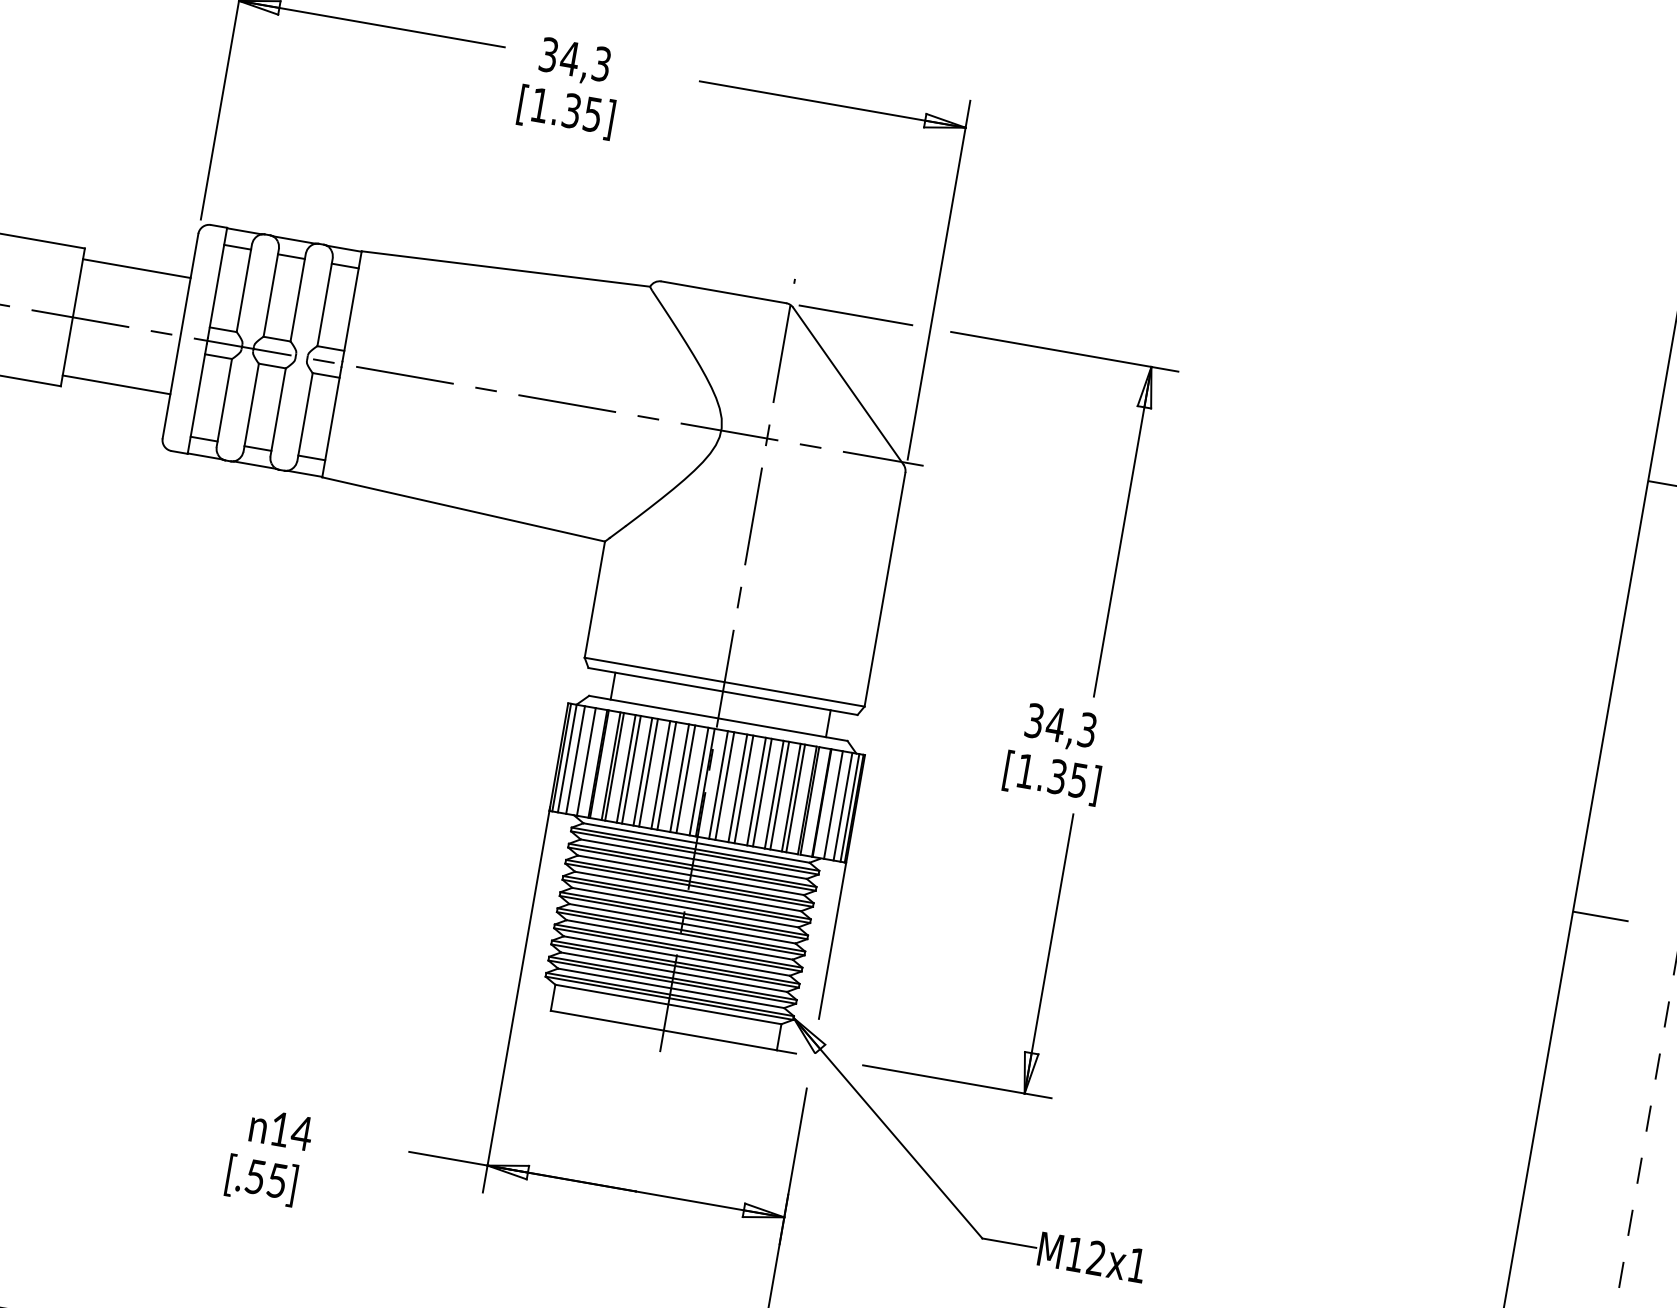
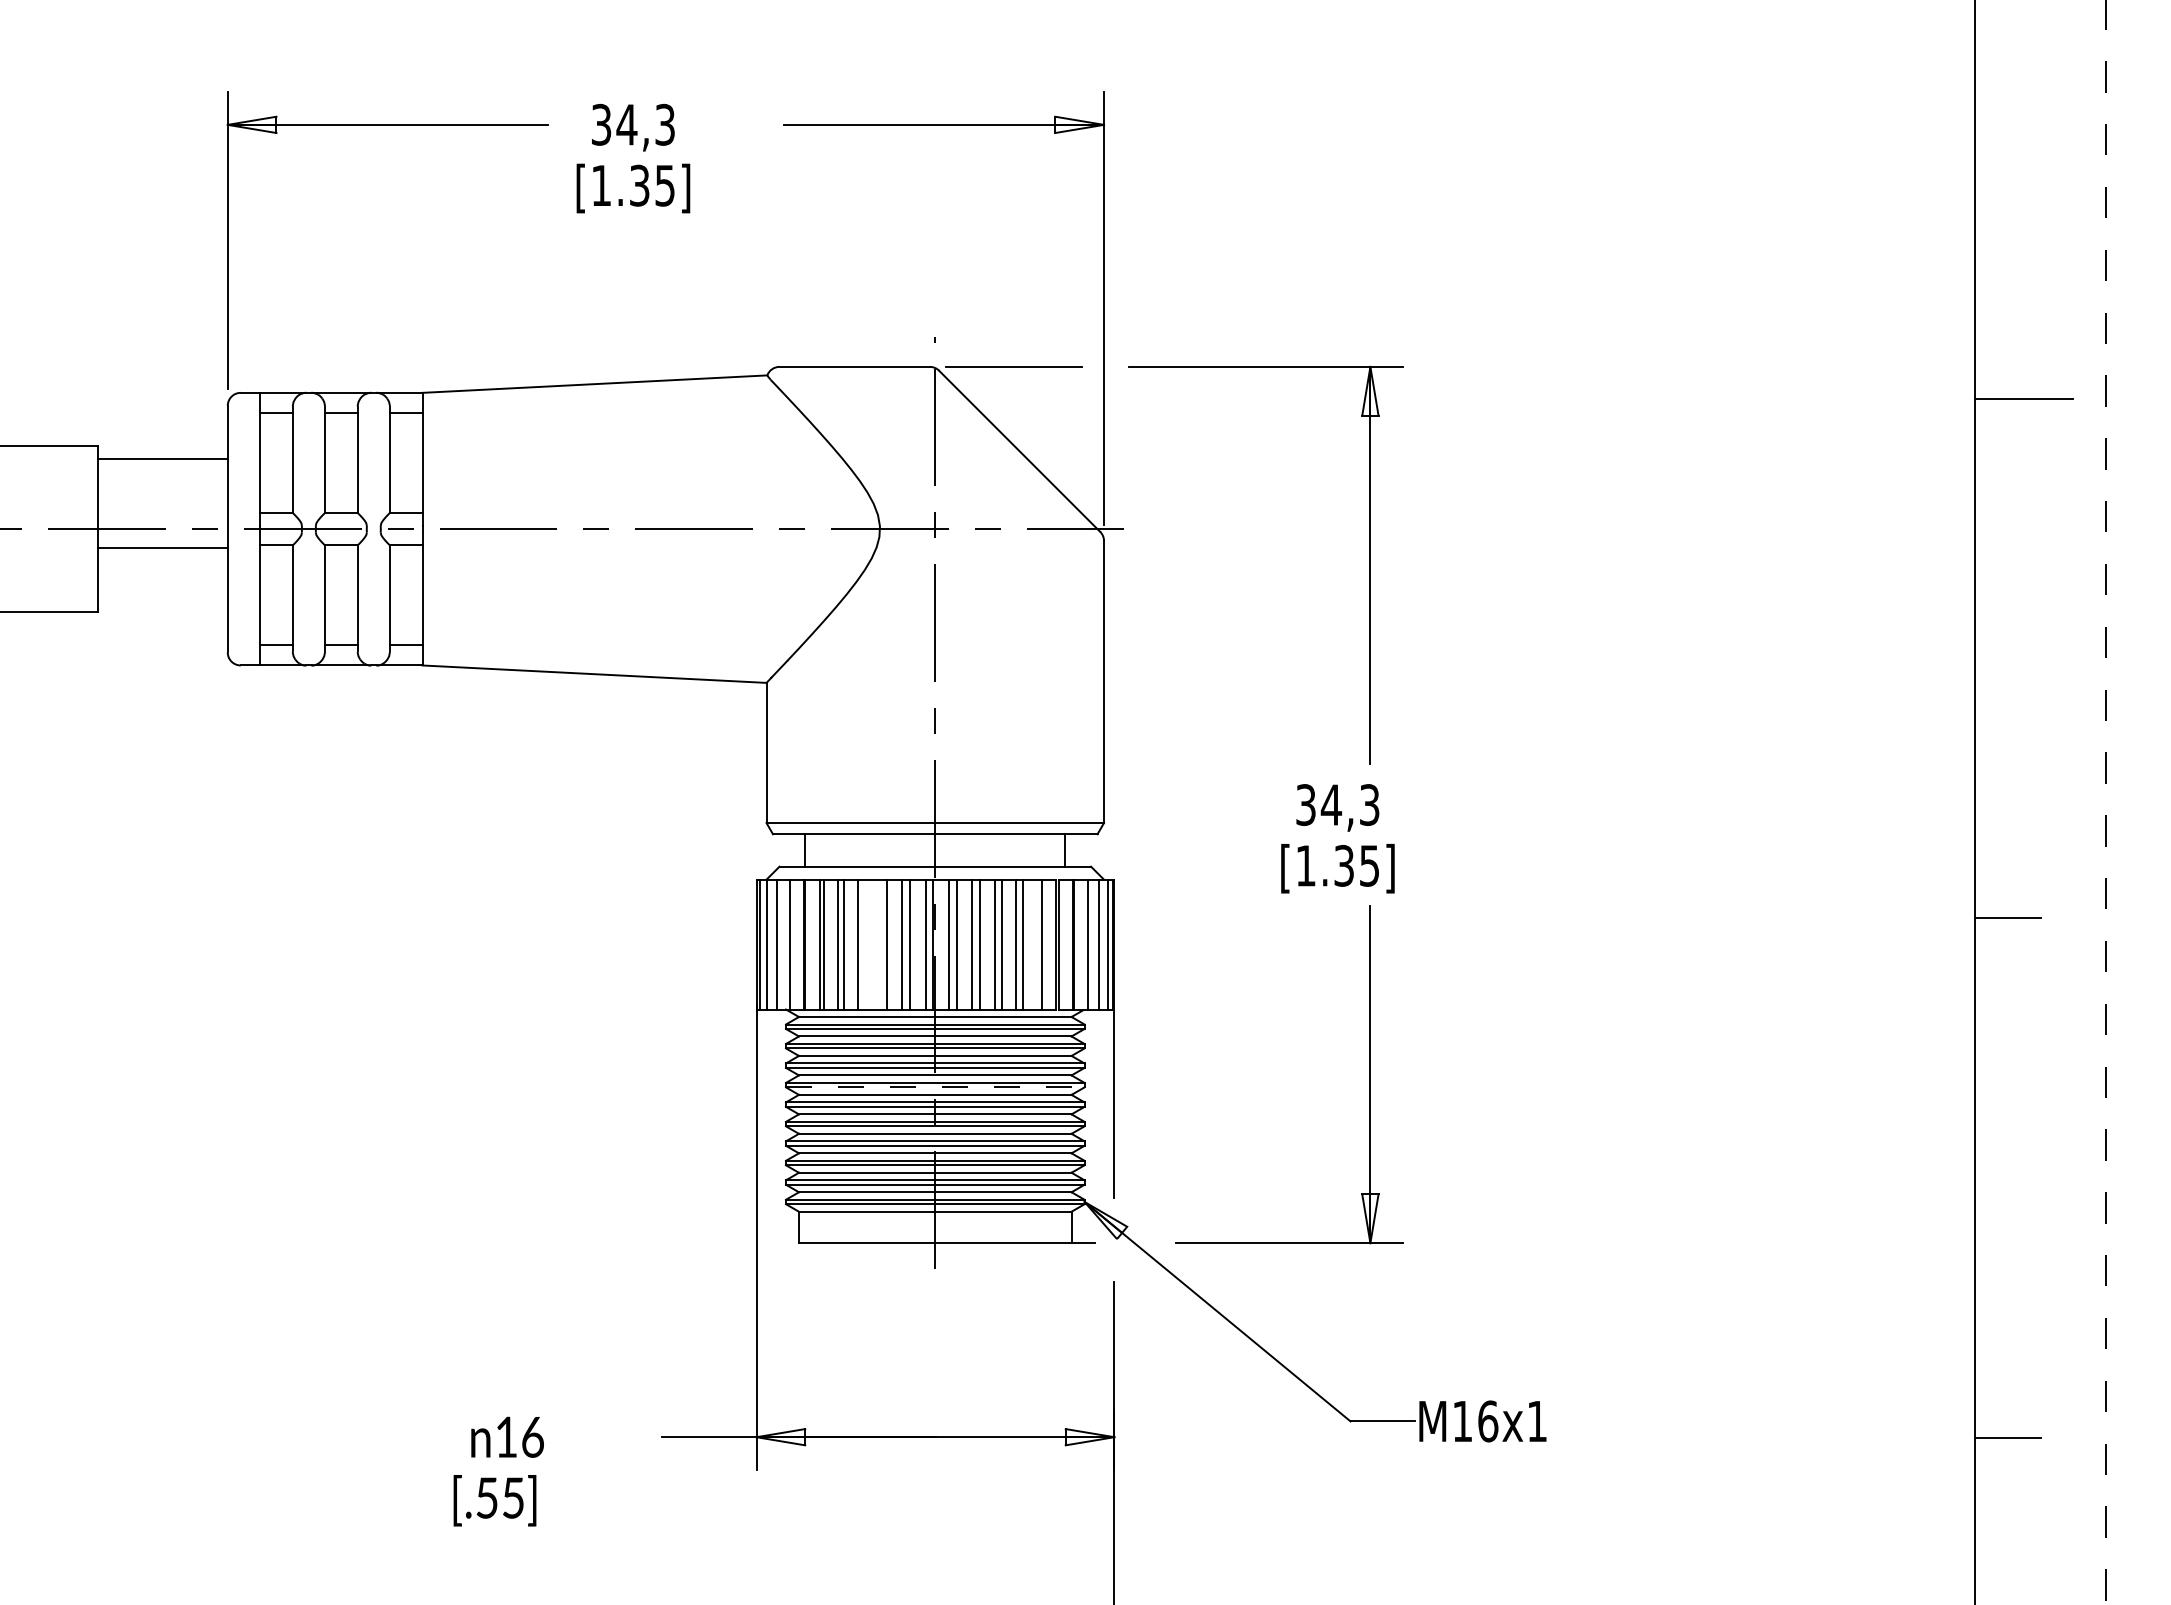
line: (116, 385) -> (162, 548), moved
line: (648, 772) -> (864, 944), removed
line: (660, 774) -> (879, 944), removed
line: (790, 797) -> (1036, 944), removed
line: (686, 901) -> (935, 1087), solid -> dashed
text: (301, 1133) -> (532, 1437), 14 -> 16
text: (1096, 1258) -> (1488, 1421), M12x1 -> M16x1

